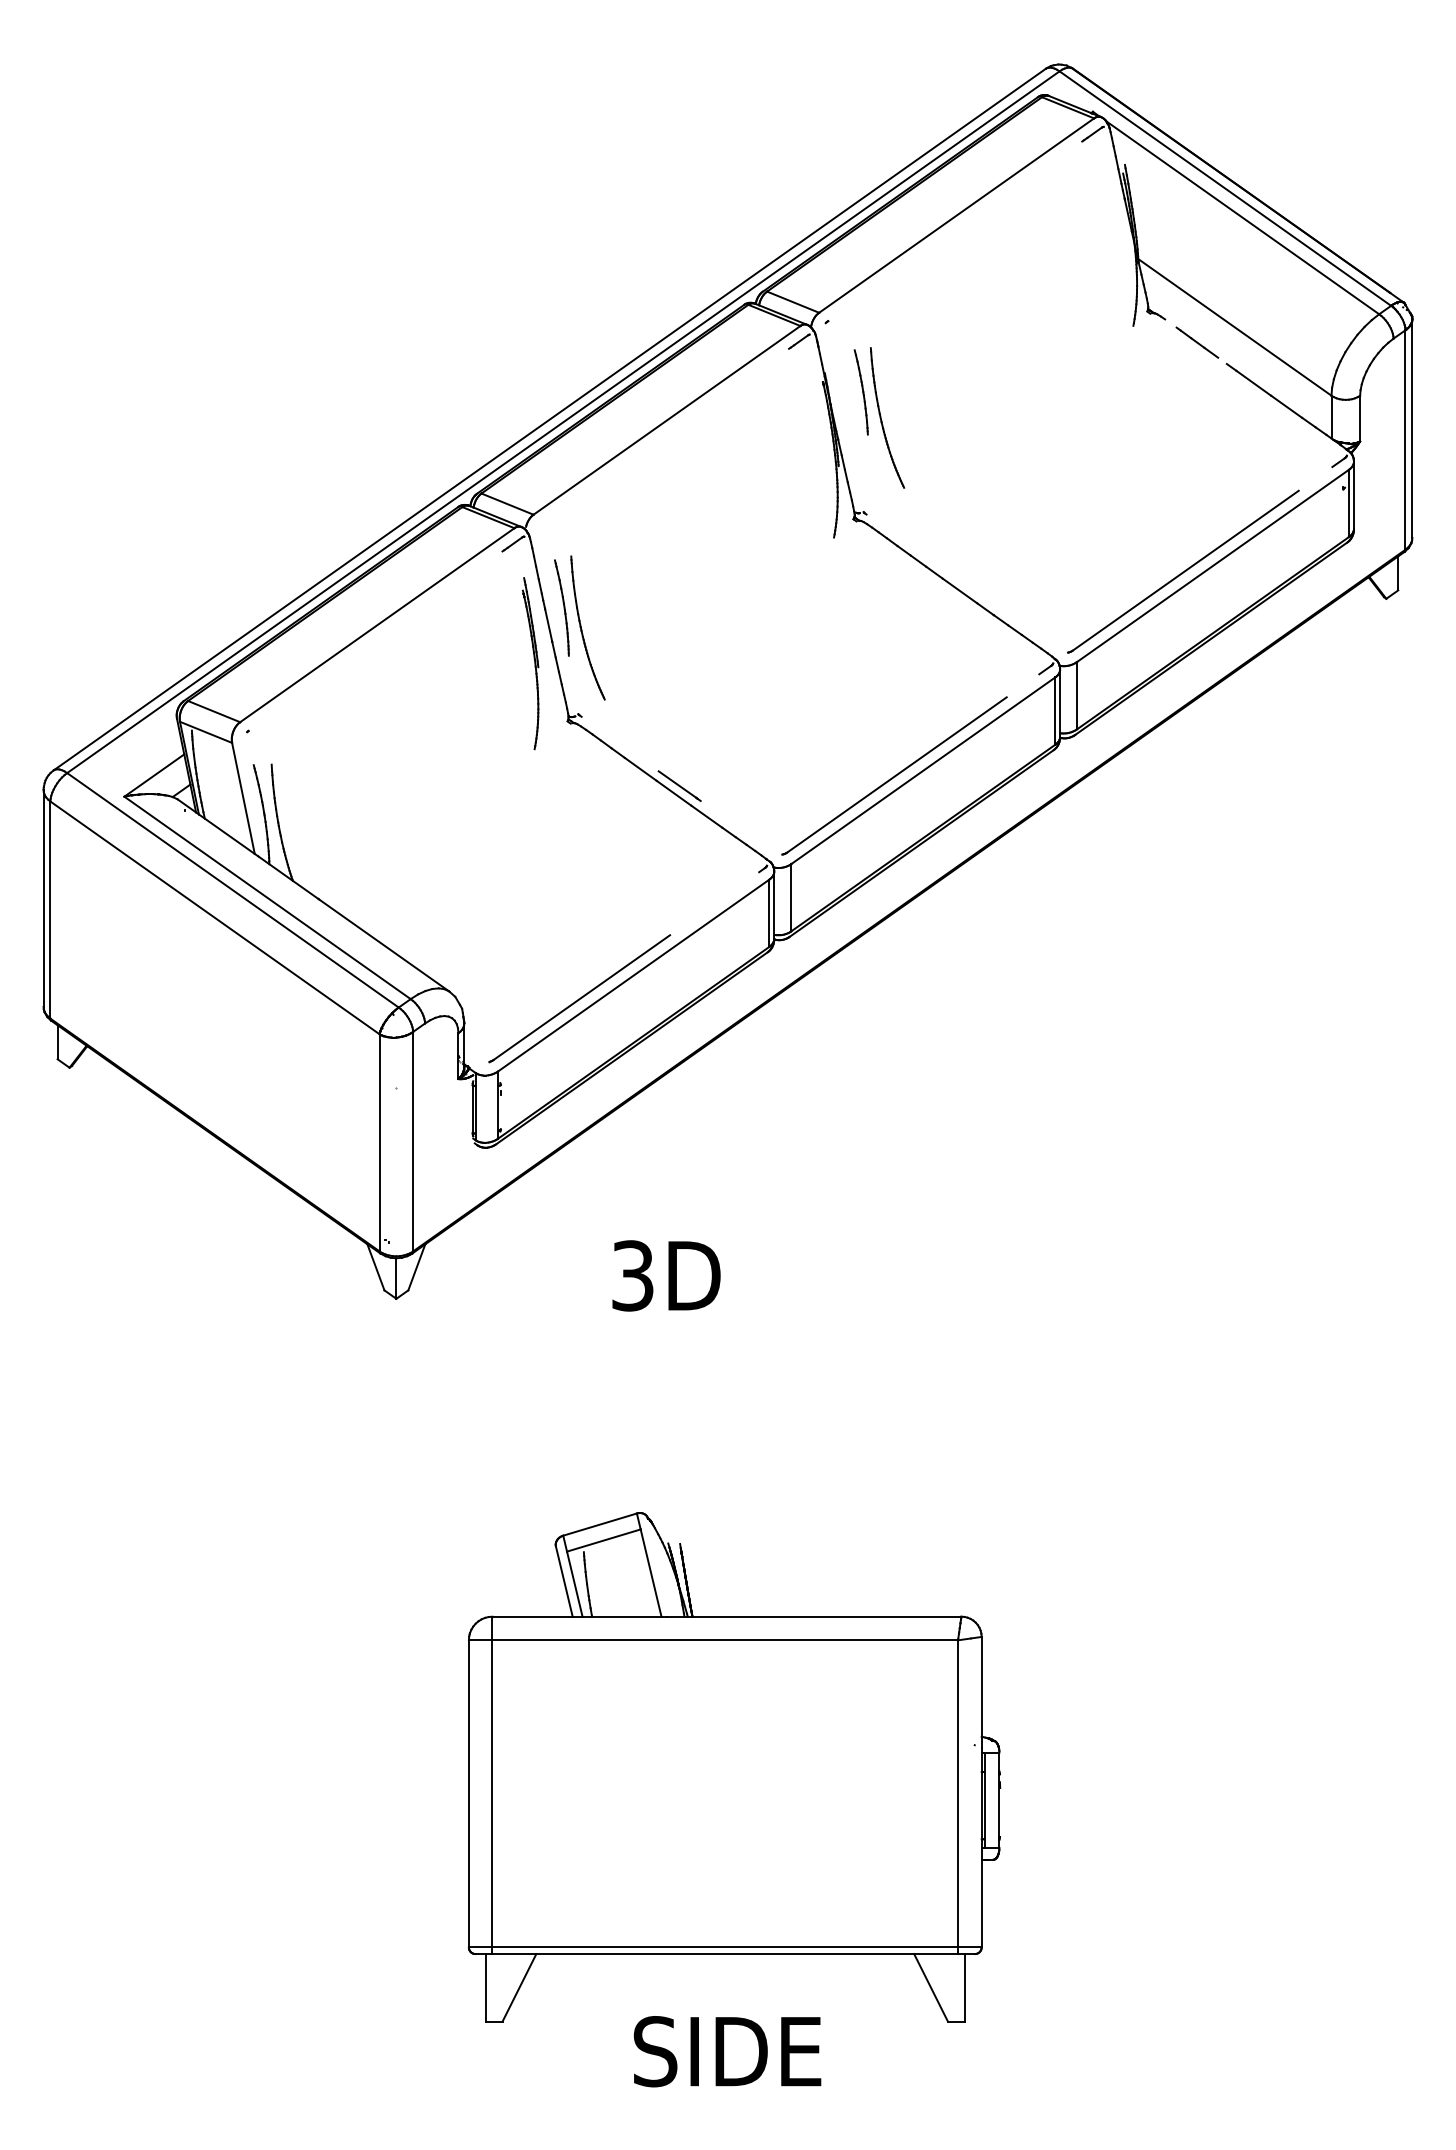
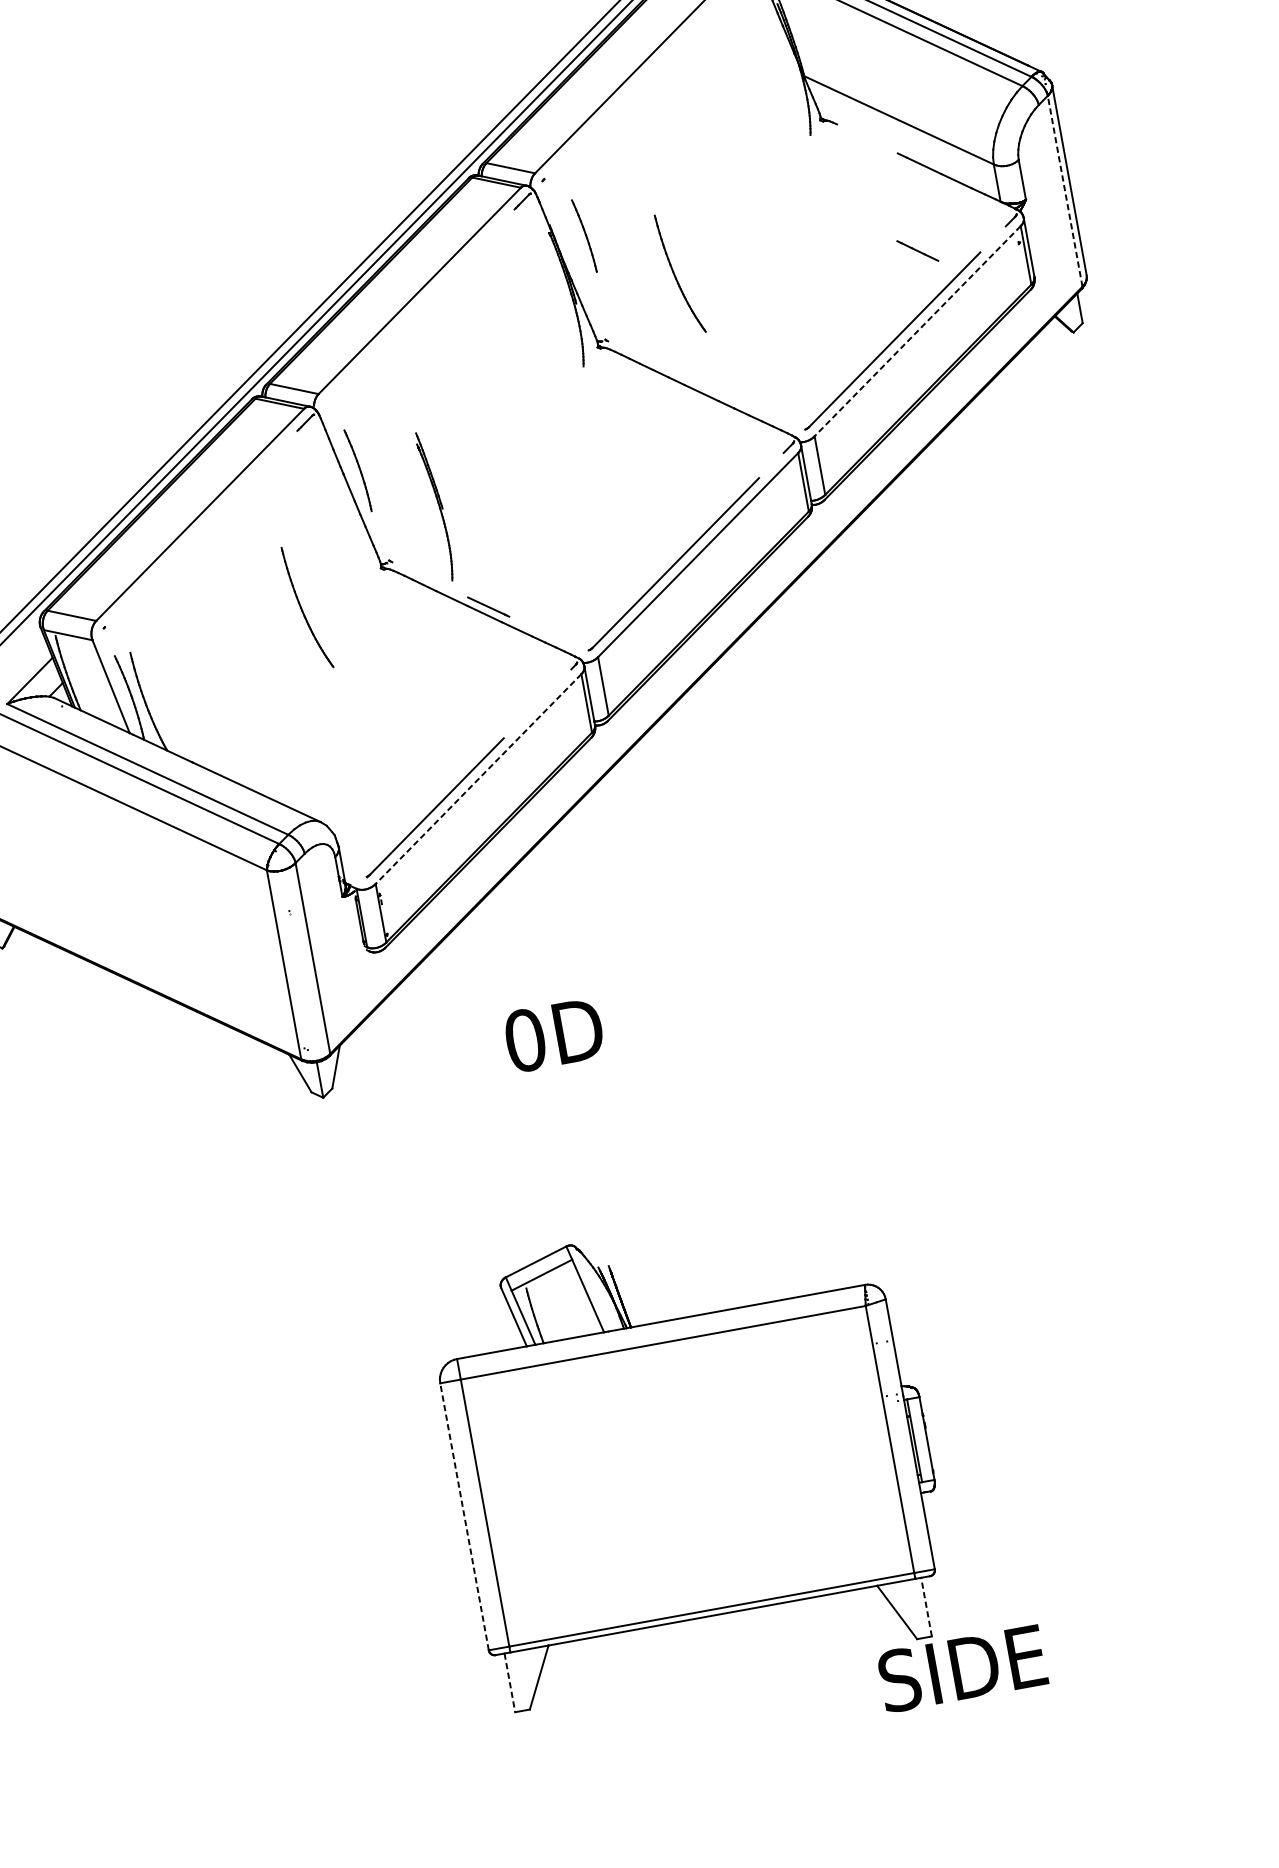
line: (1197, 342) -> (917, 250), moved
part: (887, 417) -> (680, 273), moved
line: (1405, 440) -> (1065, 191), solid -> dashed
line: (1212, 566) -> (917, 331), solid -> dashed
part: (587, 627) -> (306, 607), moved
part: (530, 663) -> (435, 506), moved
line: (633, 975) -> (478, 779), solid -> dashed
text: (632, 1275) -> (524, 1040), 3D -> 0D
line: (468, 1793) -> (464, 1516), solid -> dashed
line: (485, 1987) -> (509, 1682), solid -> dashed
line: (964, 1987) -> (926, 1606), solid -> dashed
text: (727, 2051) -> (962, 1668), moved

